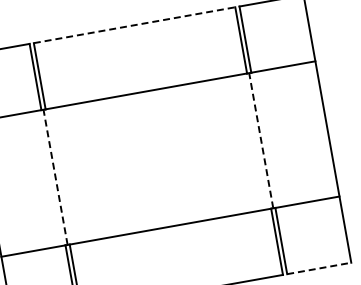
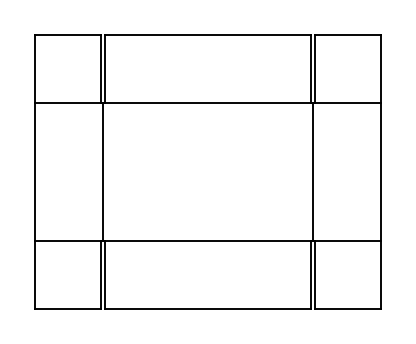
line: (135, 25) -> (208, 35), dashed -> solid
line: (261, 140) -> (313, 171), dashed -> solid
line: (55, 176) -> (102, 171), dashed -> solid
line: (318, 268) -> (347, 308), dashed -> solid

